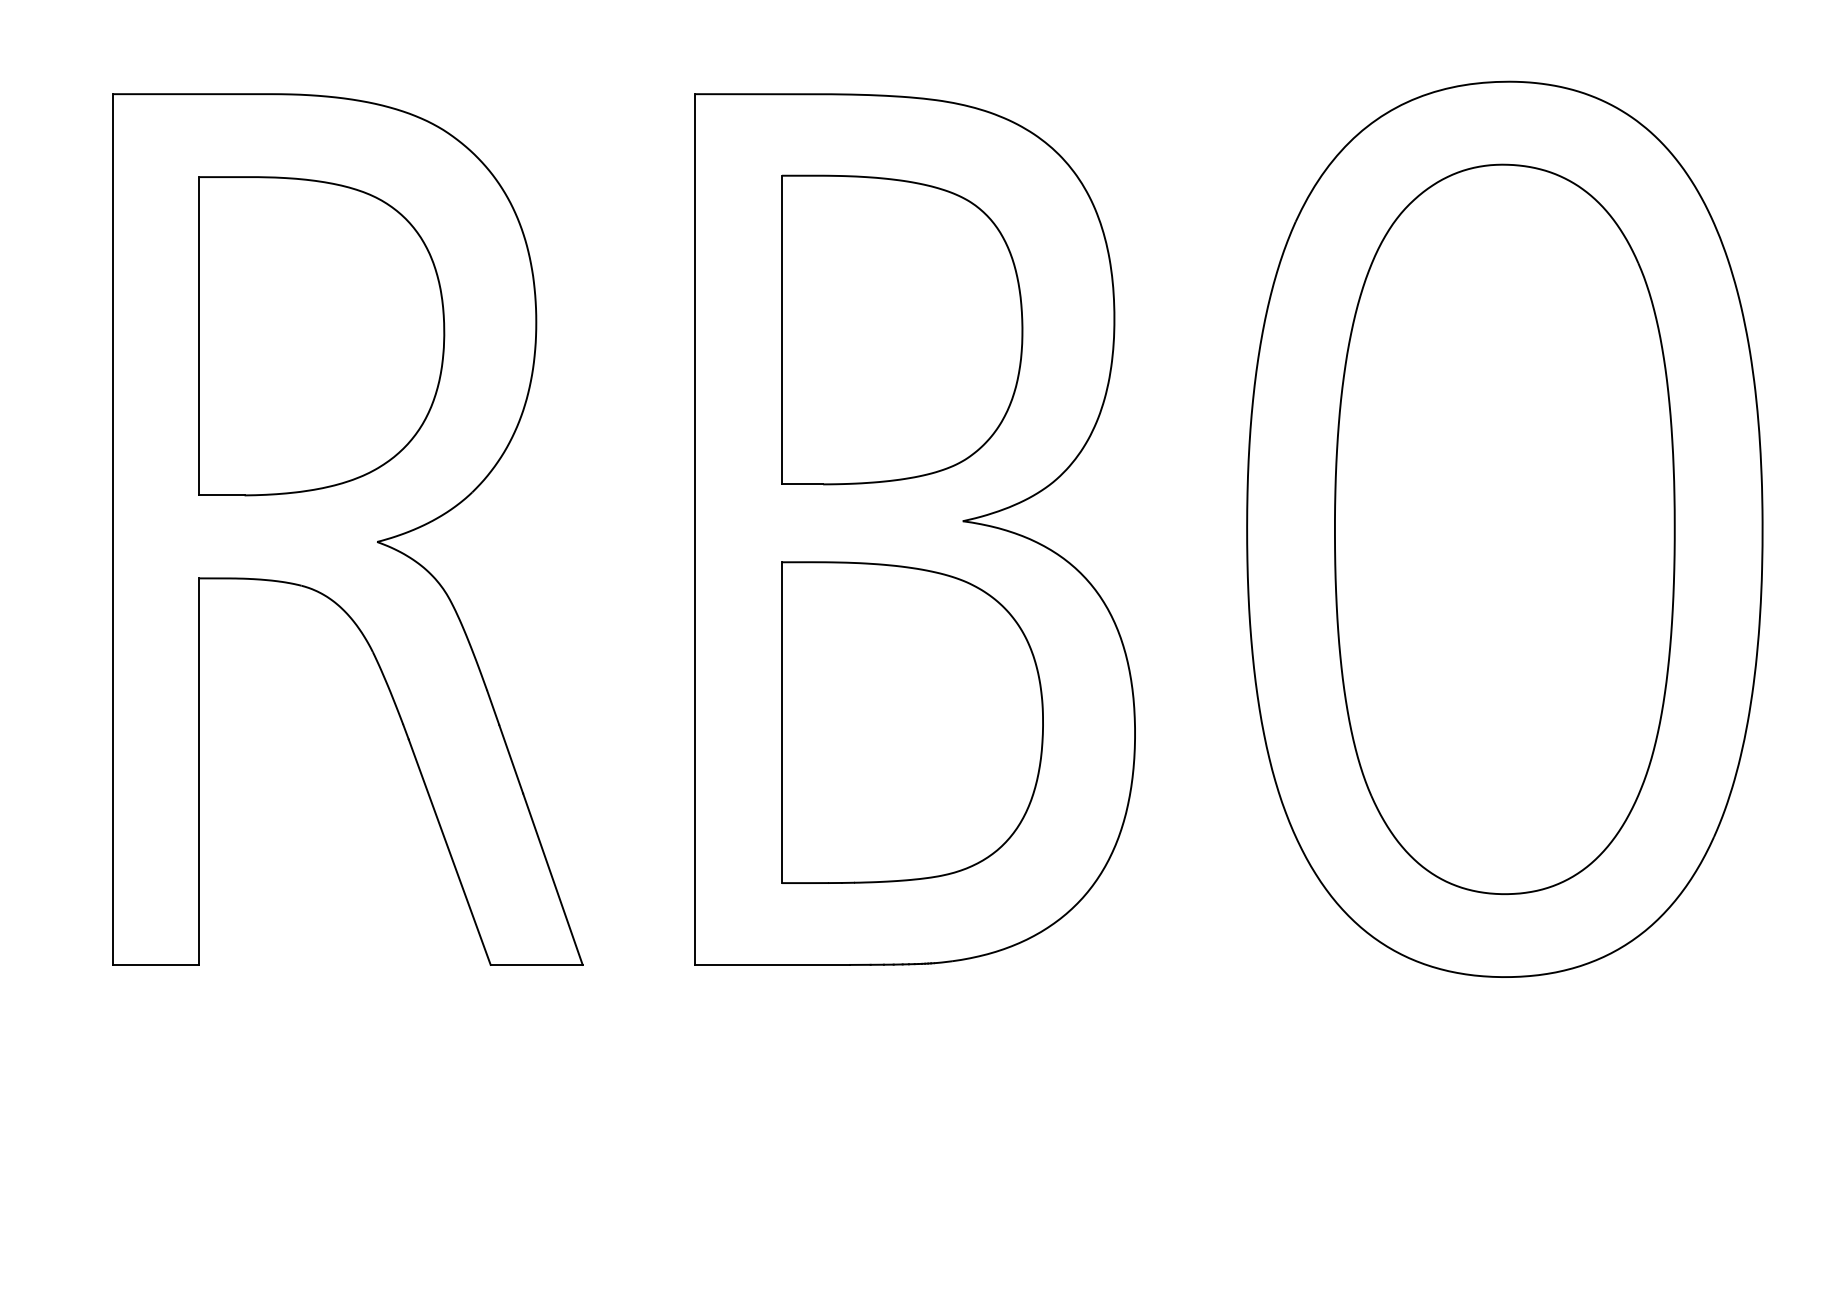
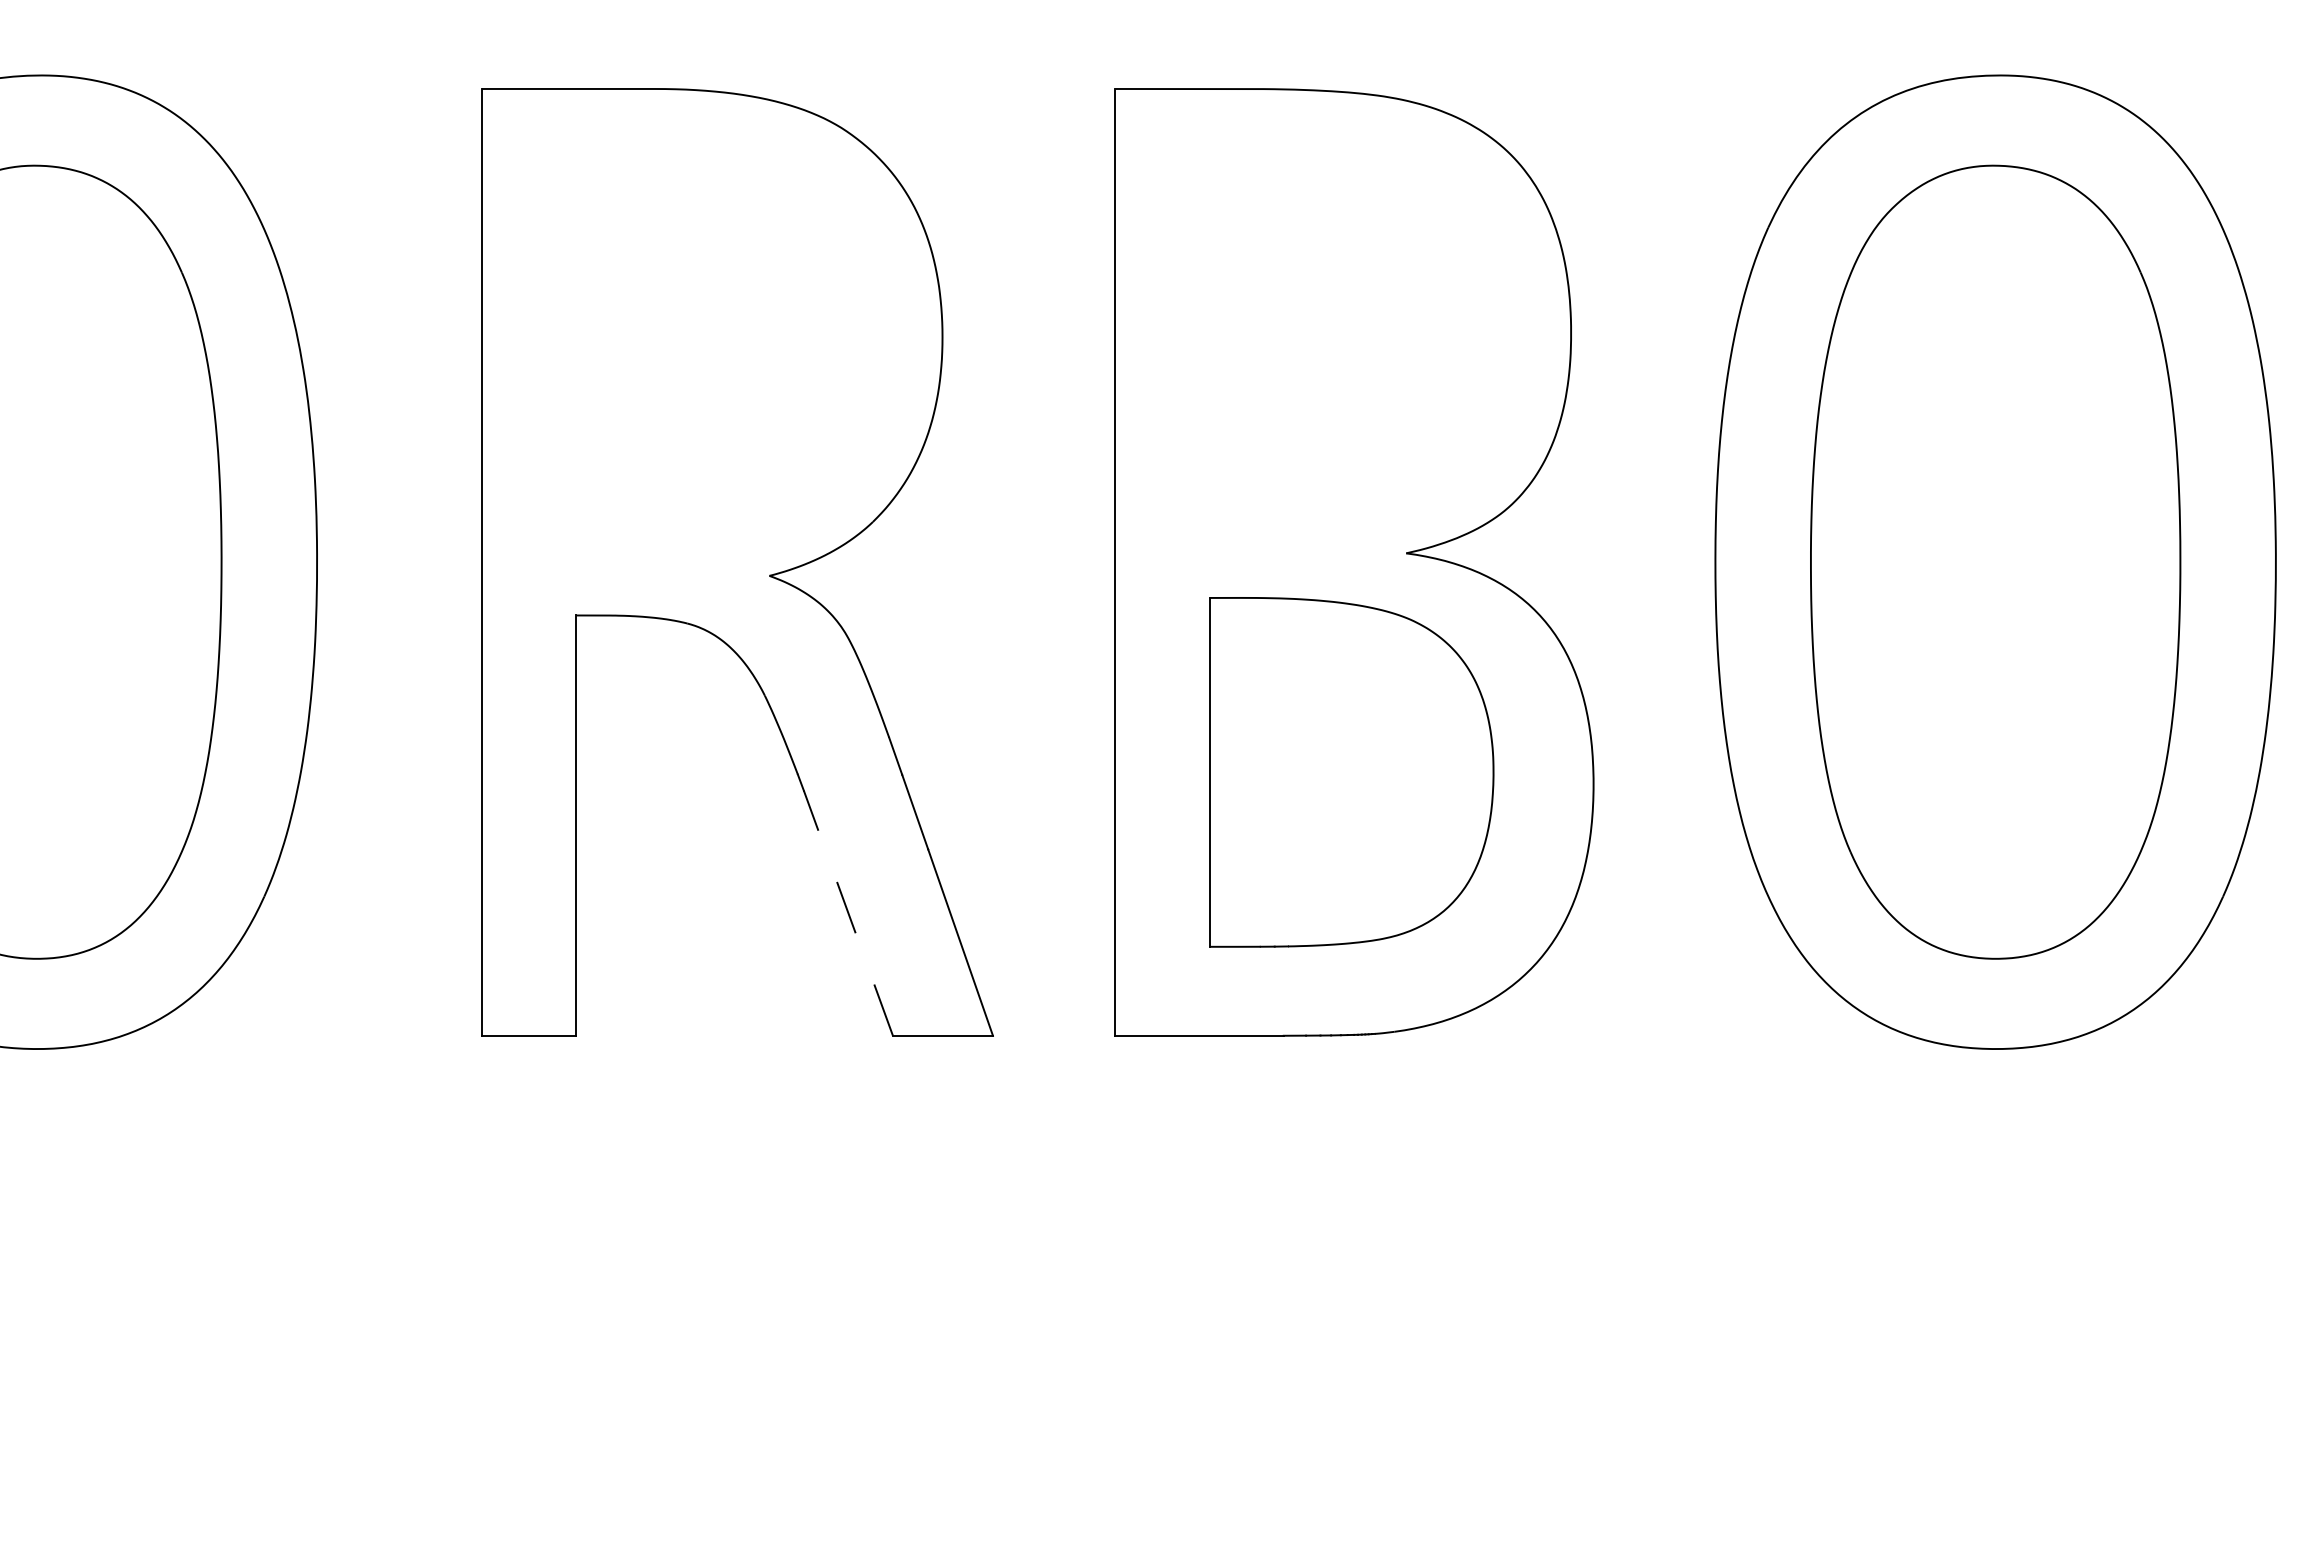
part: (902, 330) -> (1340, 345), removed
part: (321, 336) -> (709, 352), removed
line: (449, 851) -> (848, 912), solid -> dashed

